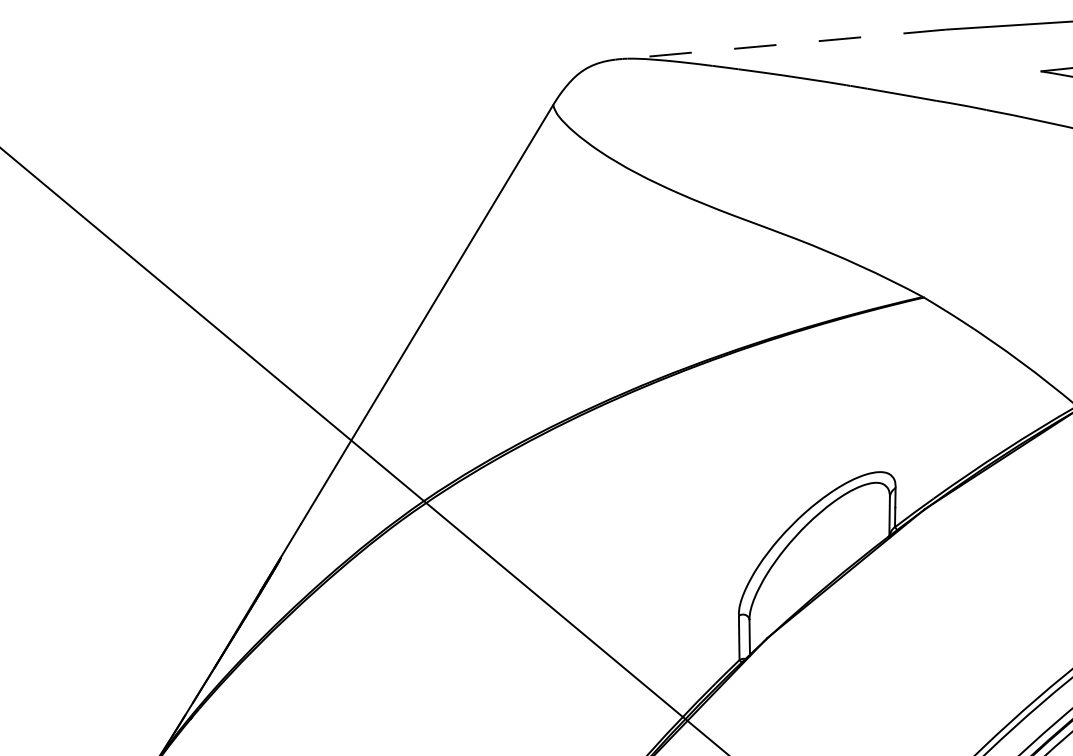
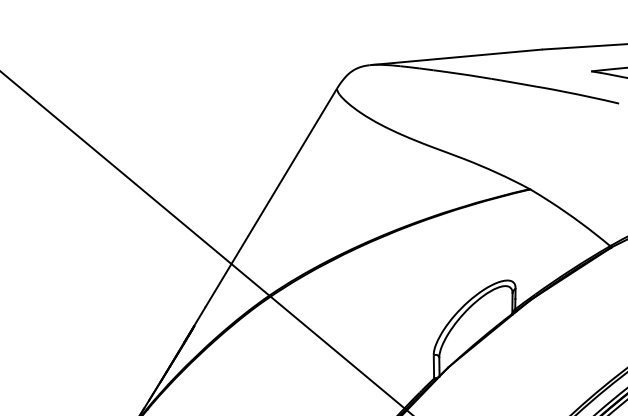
line: (782, 44) -> (456, 57), dashed -> solid

